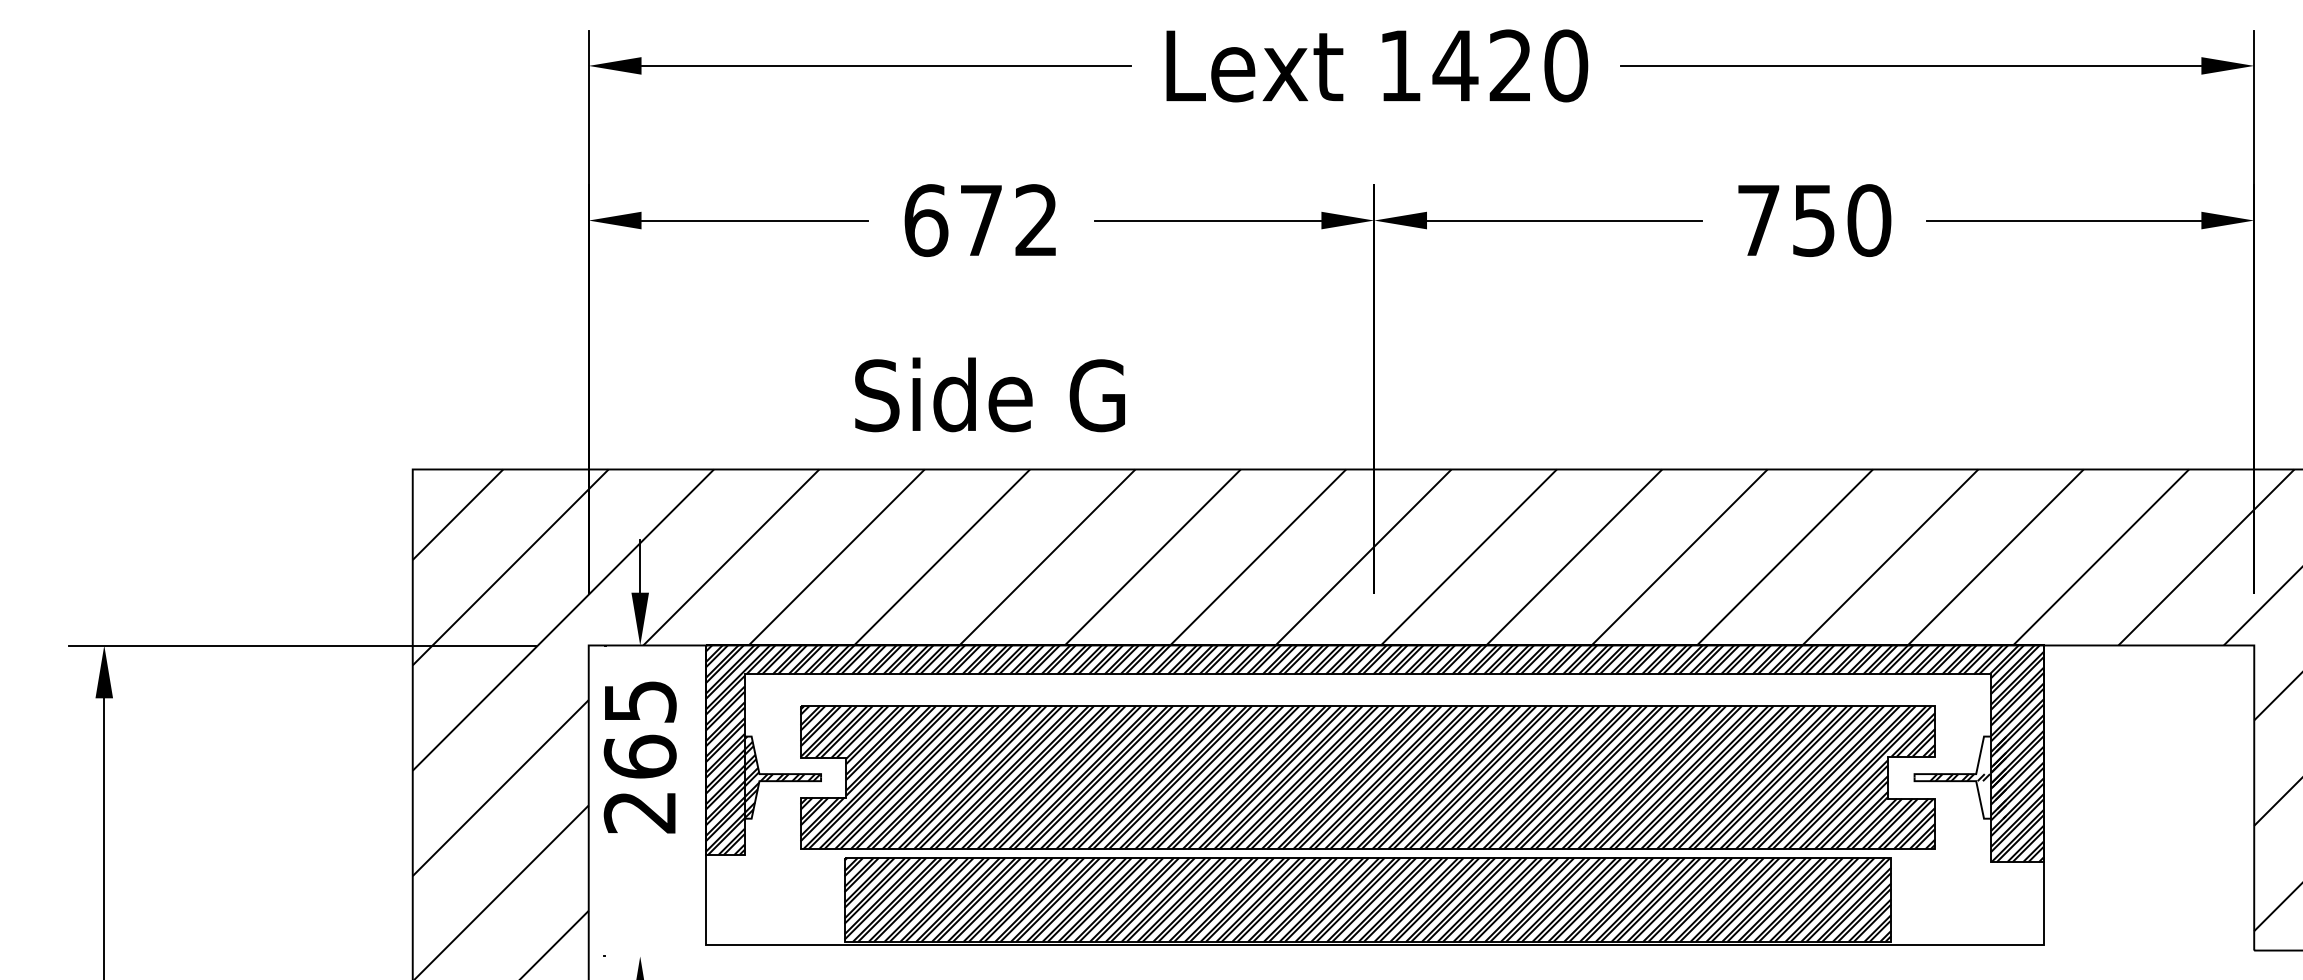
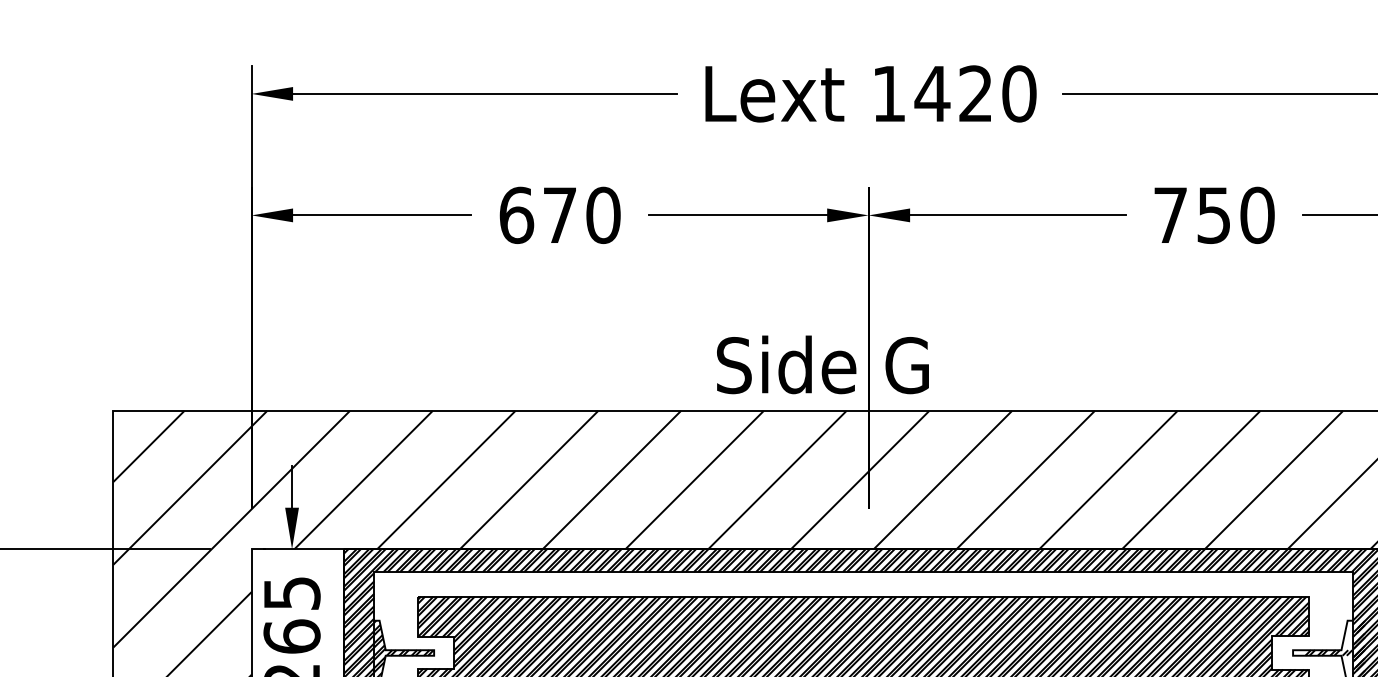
text: (1036, 220) -> (603, 215), 672 -> 670
text: (989, 394) -> (822, 364), moved

